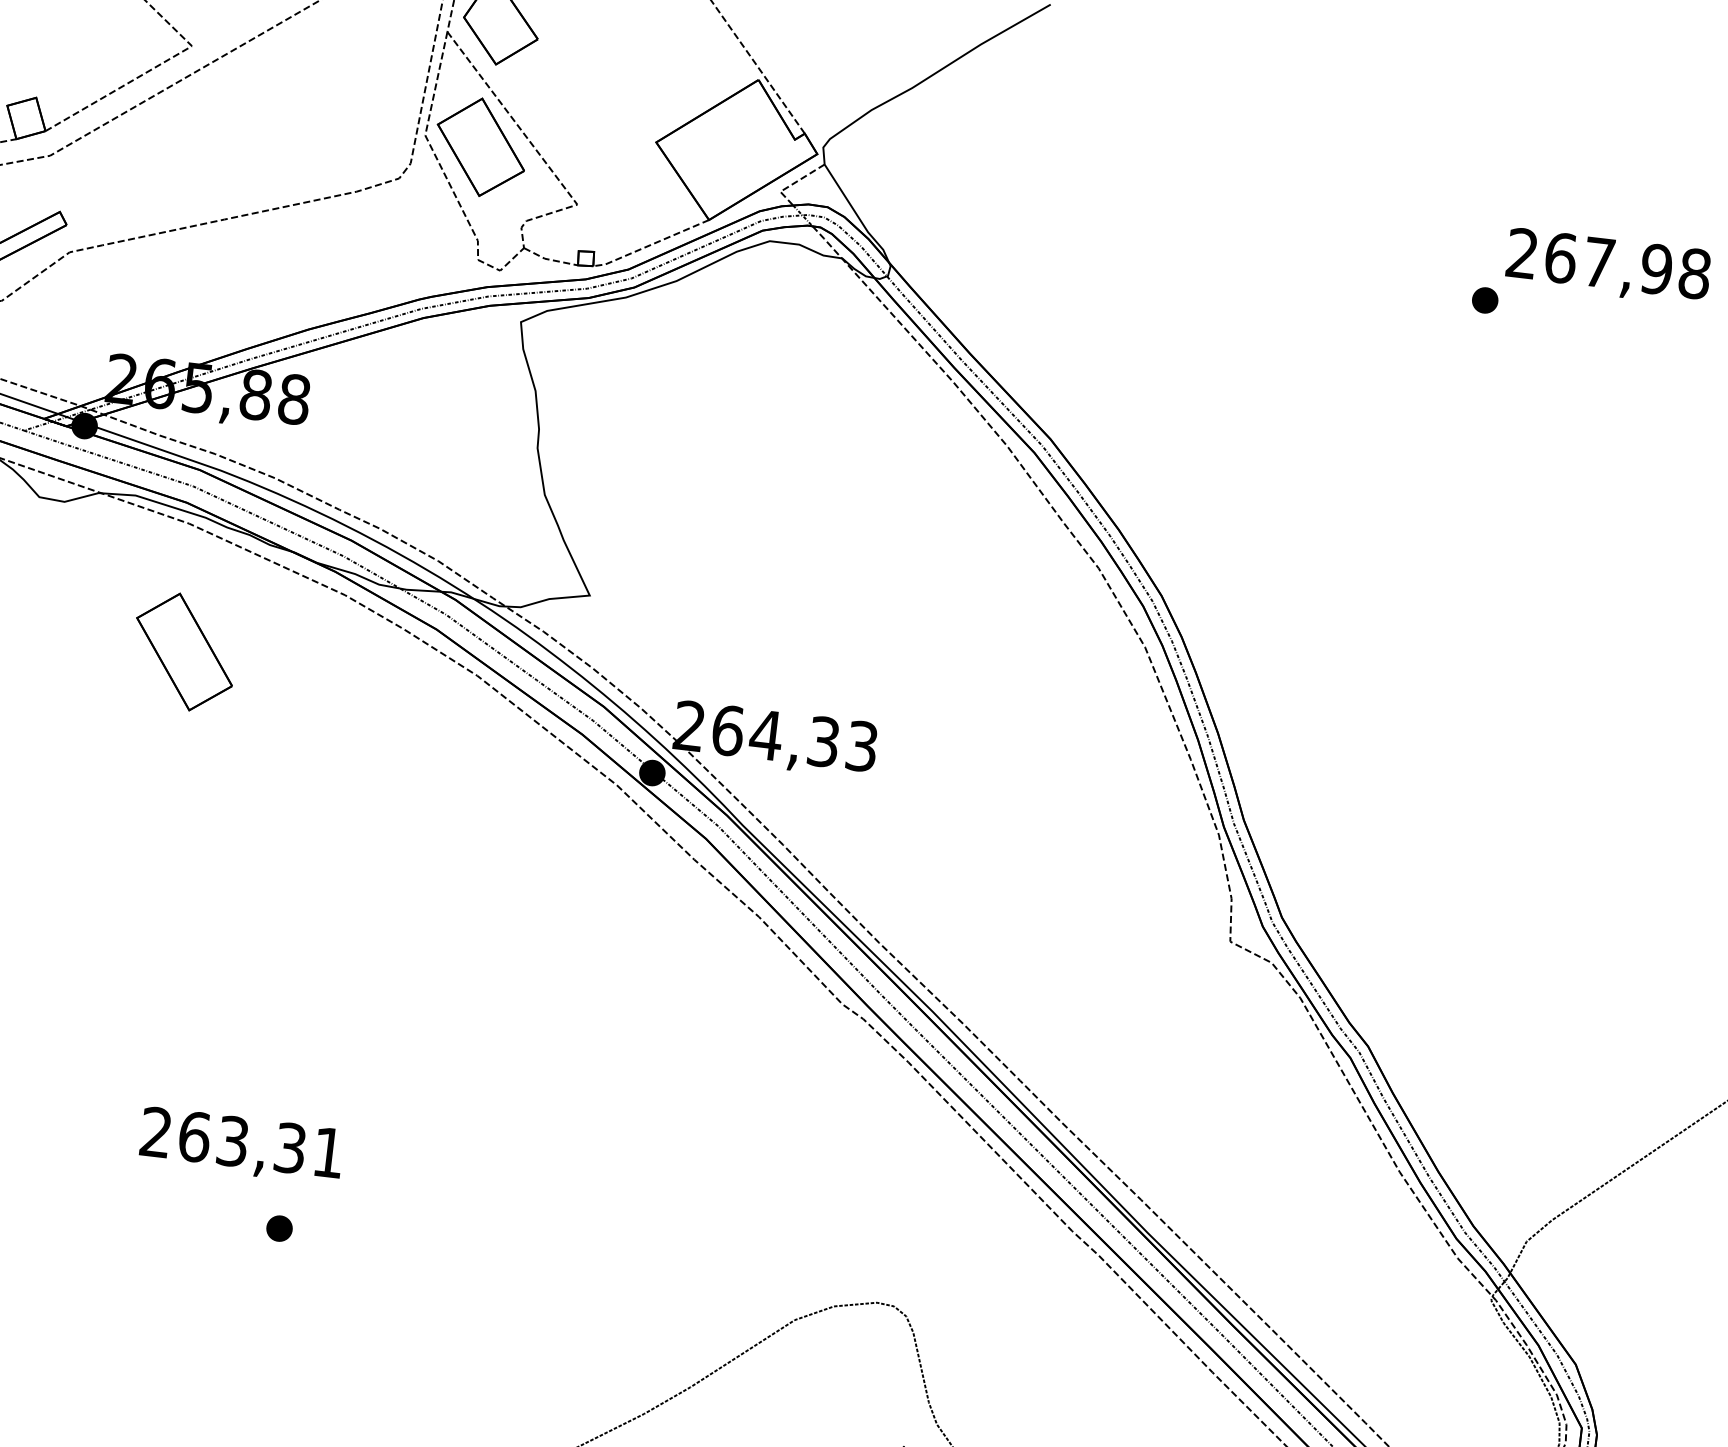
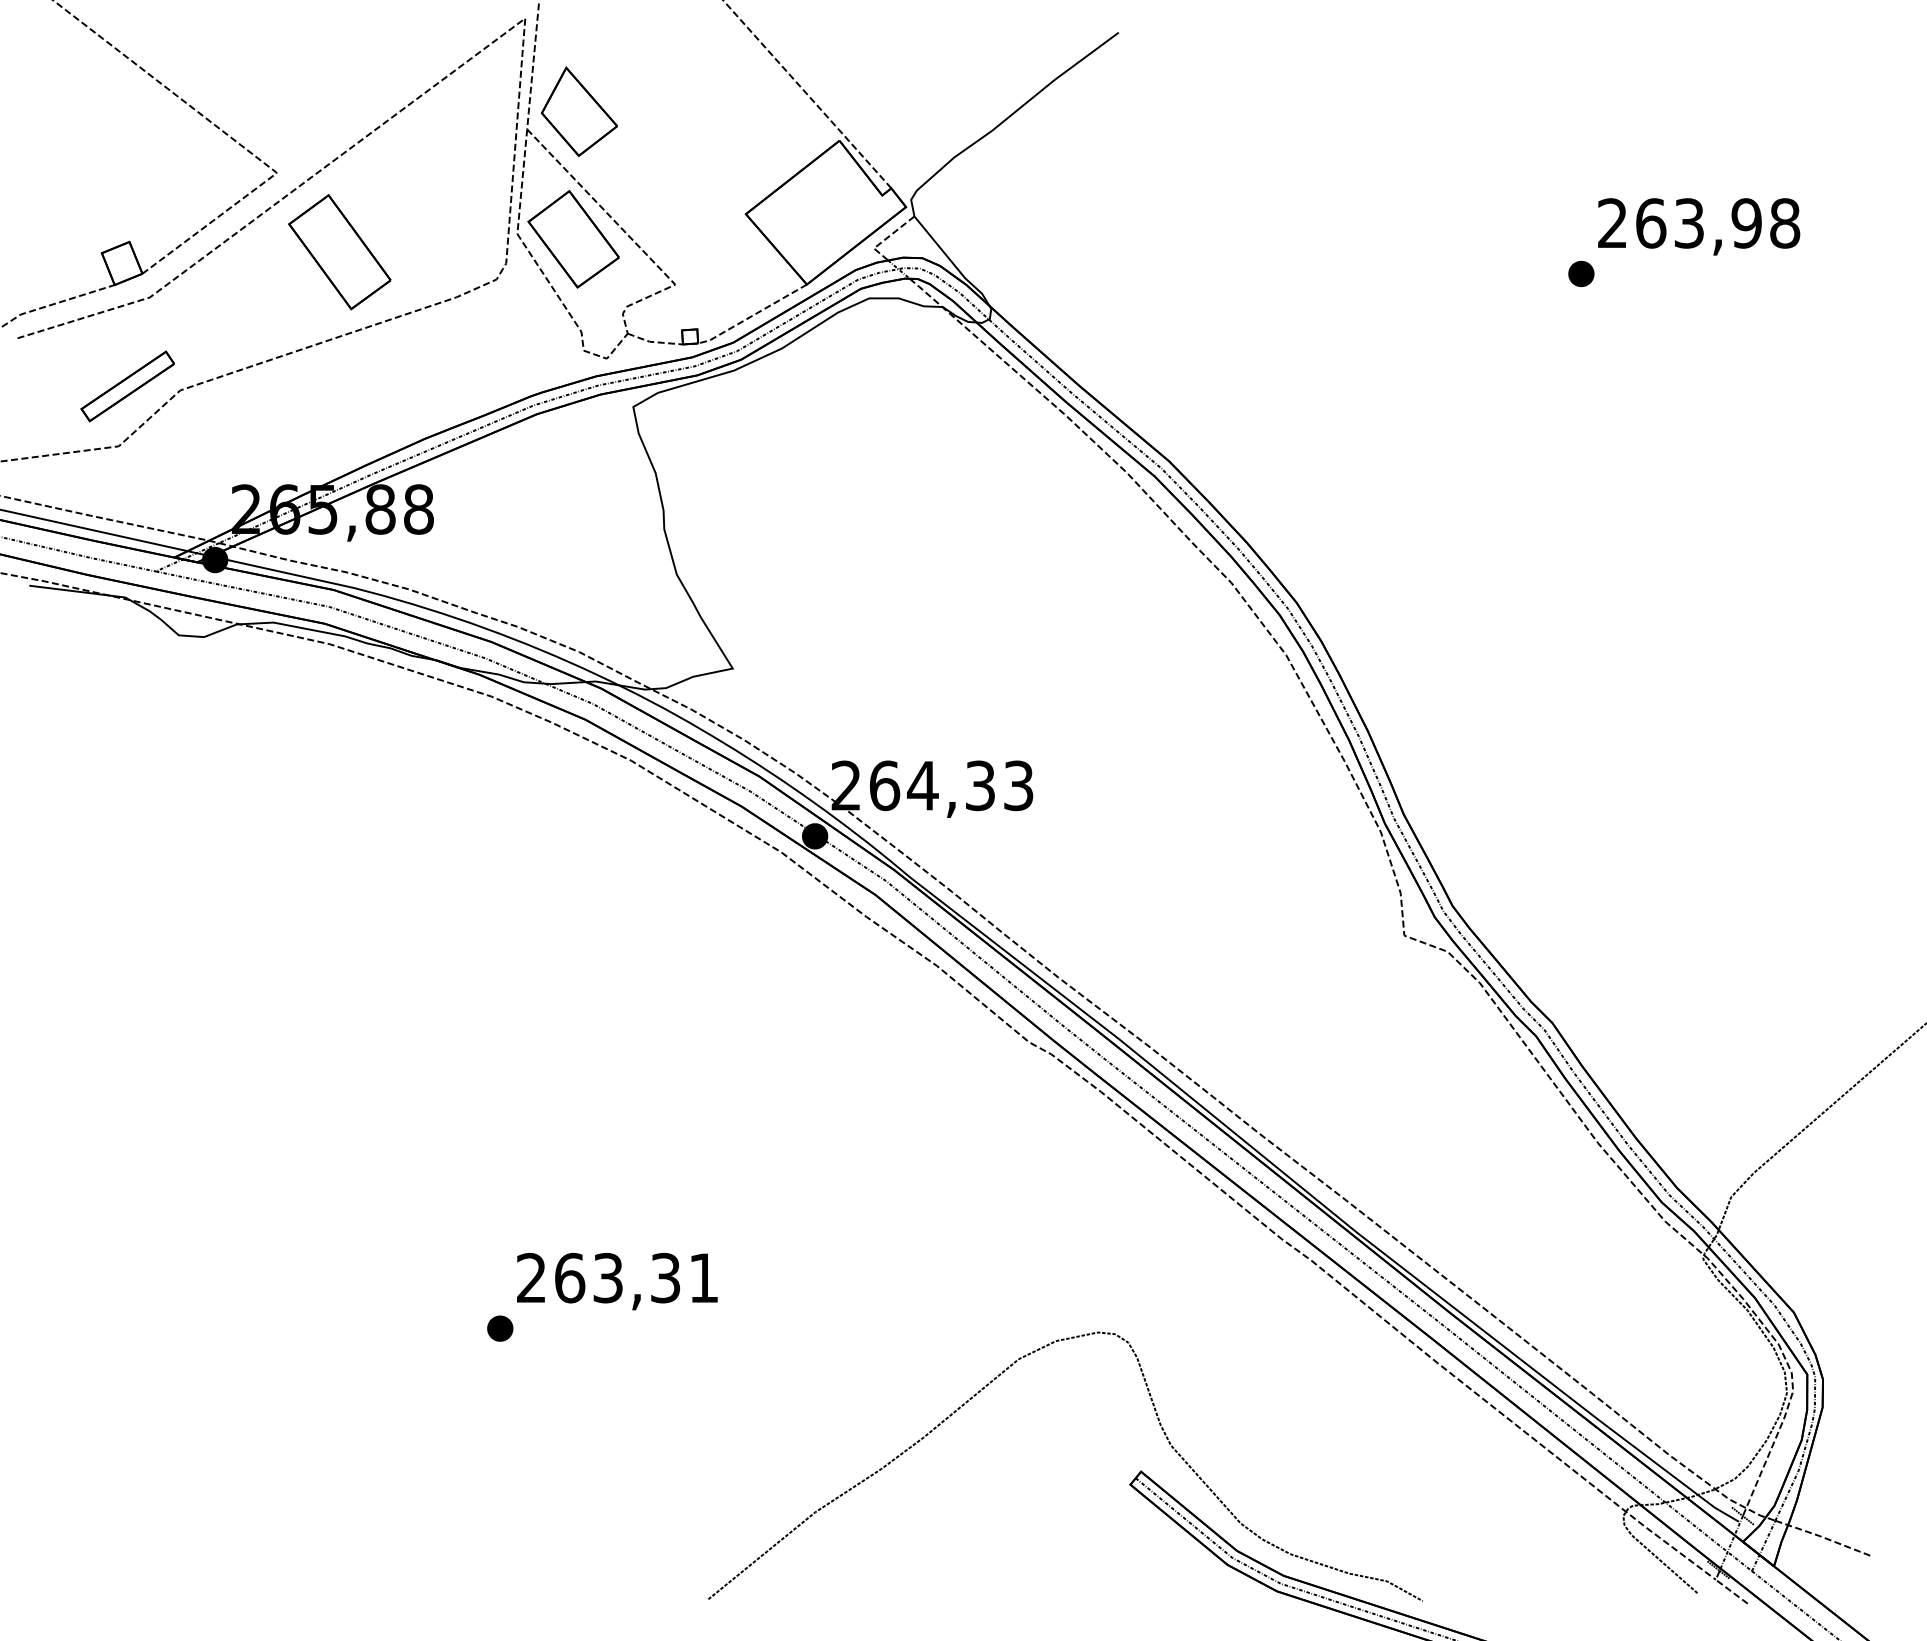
text: (1598, 262) -> (1688, 223), 267,98 -> 263,98
part: (184, 652) -> (339, 252), moved
text: (241, 1145) -> (617, 1281), moved

